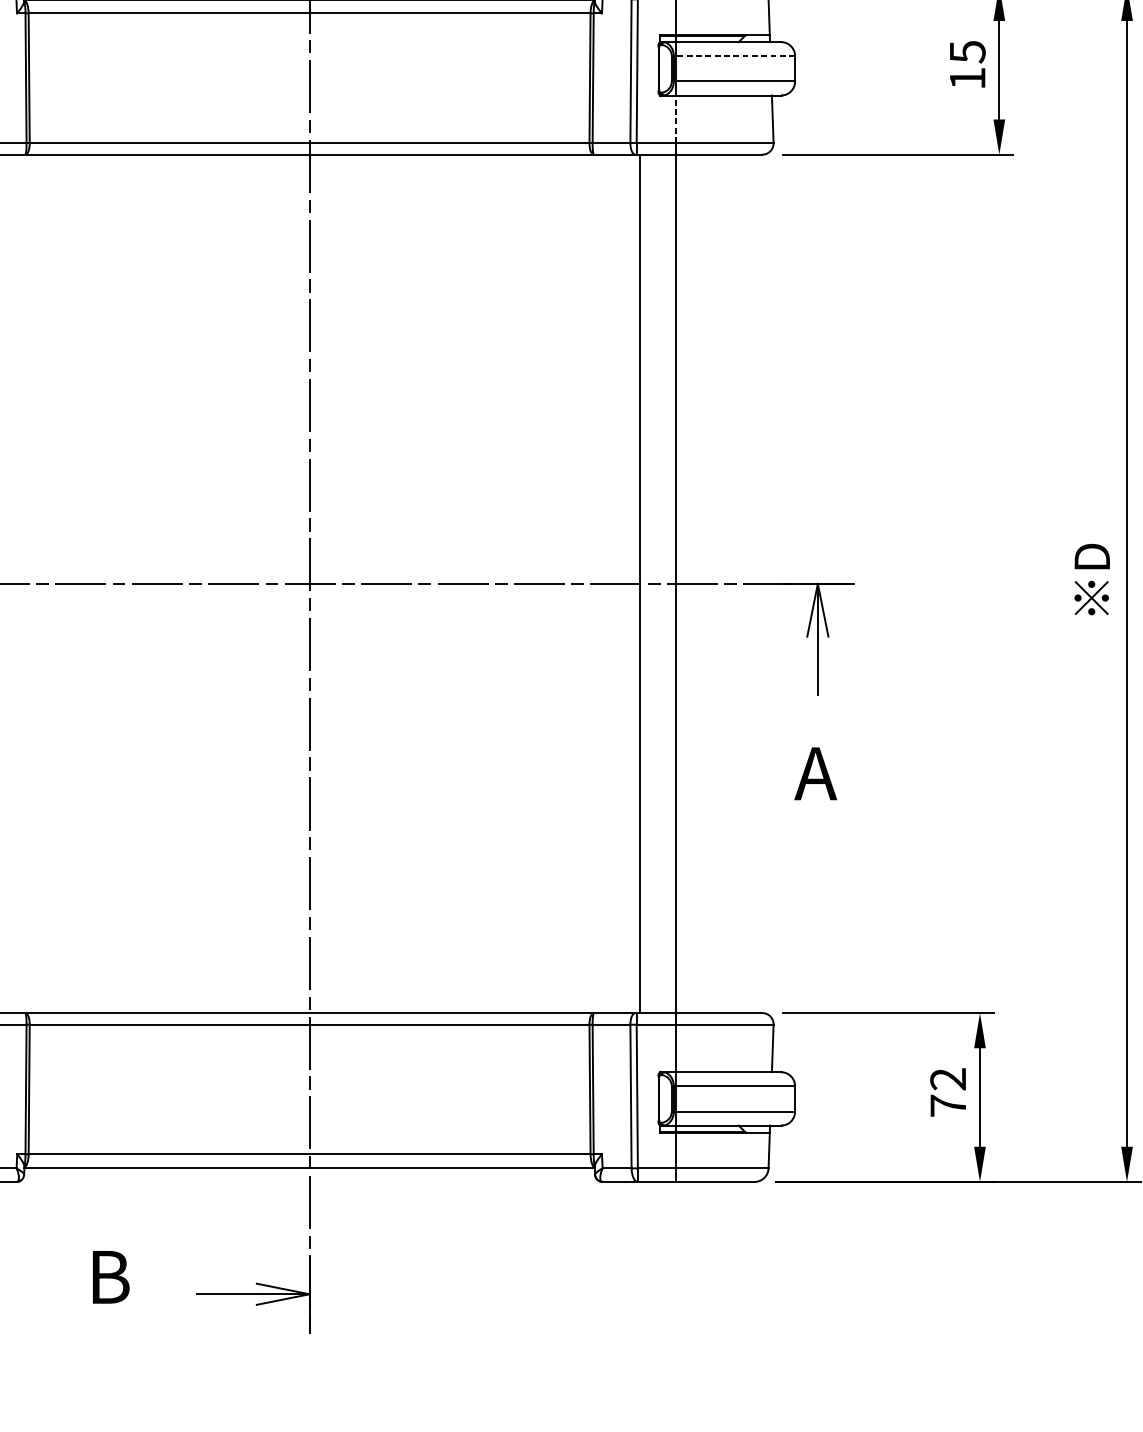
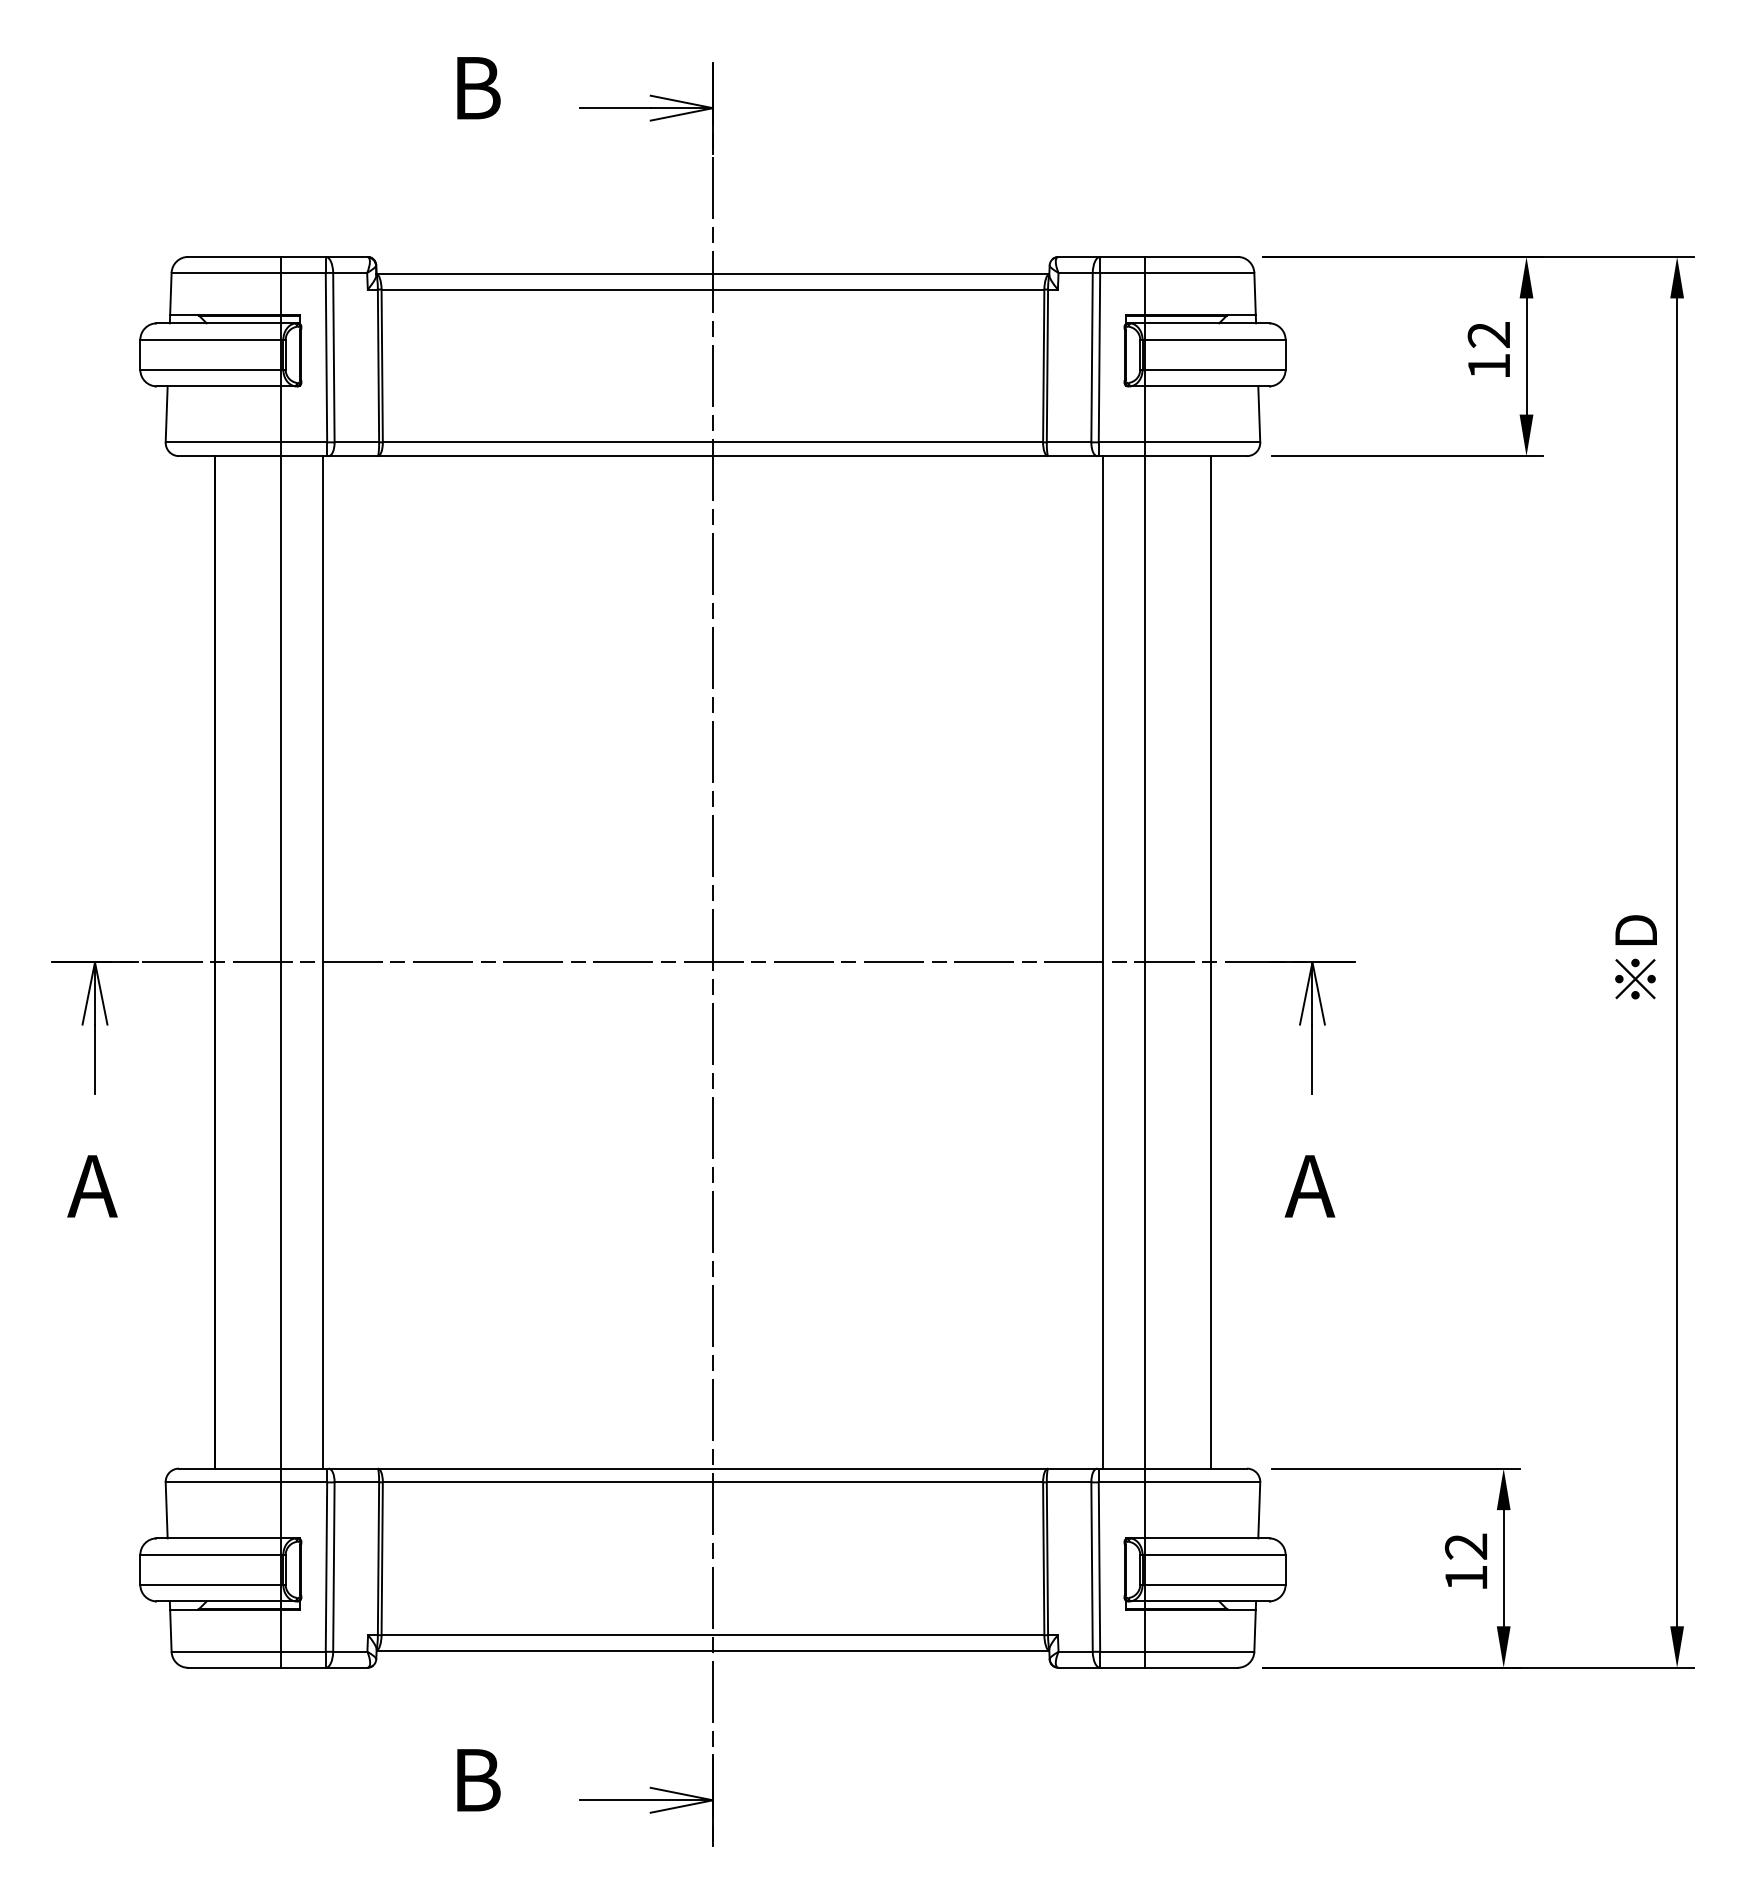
text: (967, 52) -> (1488, 335), 15 -> 12
line: (735, 55) -> (1215, 339), dashed -> solid
line: (675, 119) -> (1144, 414), dashed -> solid
line: (731, 583) -> (1210, 962), added
text: (948, 1105) -> (1466, 1577), 72 -> 12

